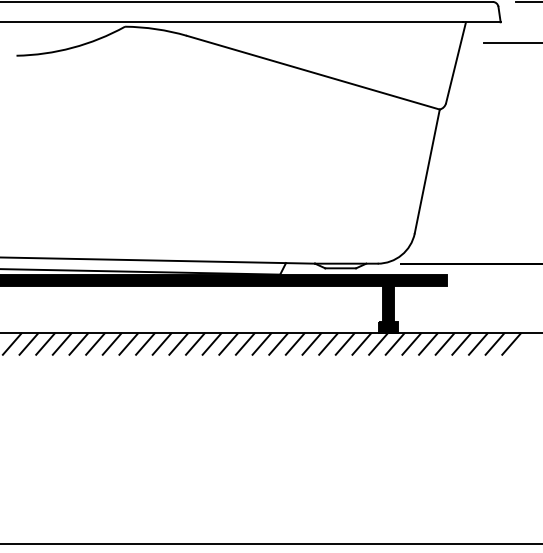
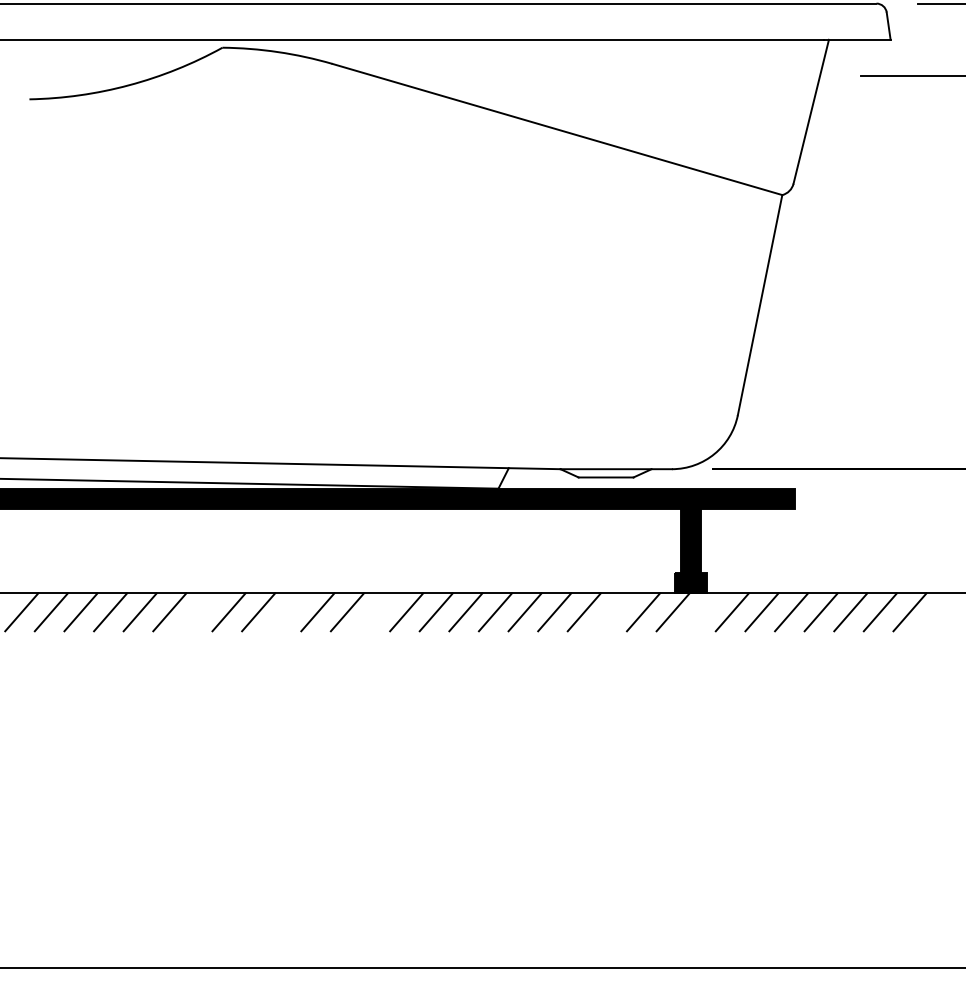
line: (111, 343) -> (198, 611), removed
line: (161, 343) -> (287, 611), removed
line: (211, 343) -> (376, 611), removed
line: (344, 343) -> (612, 611), removed
line: (394, 343) -> (701, 611), removed

